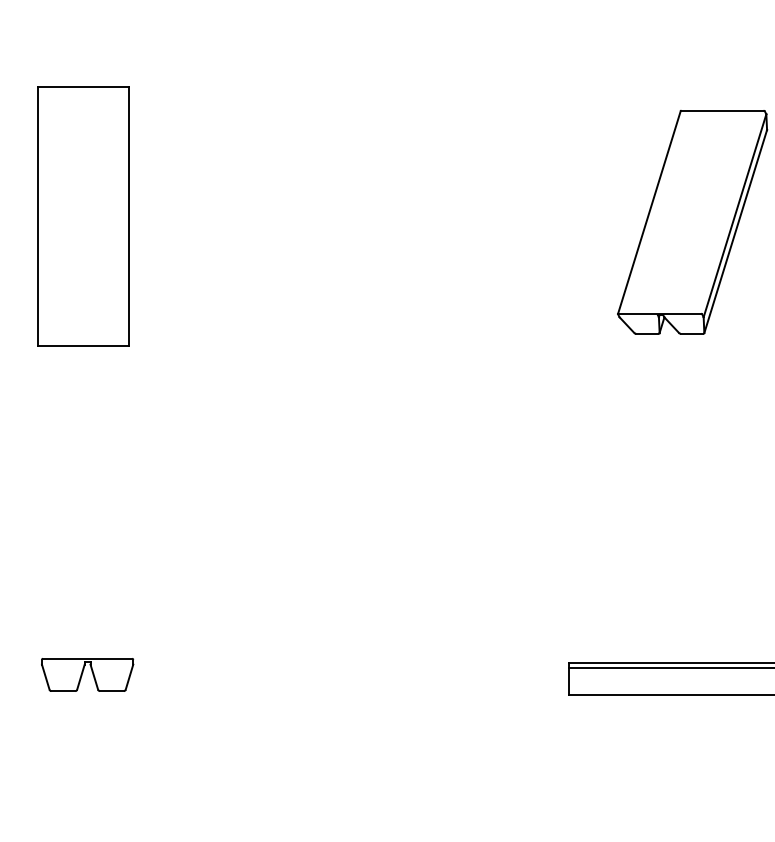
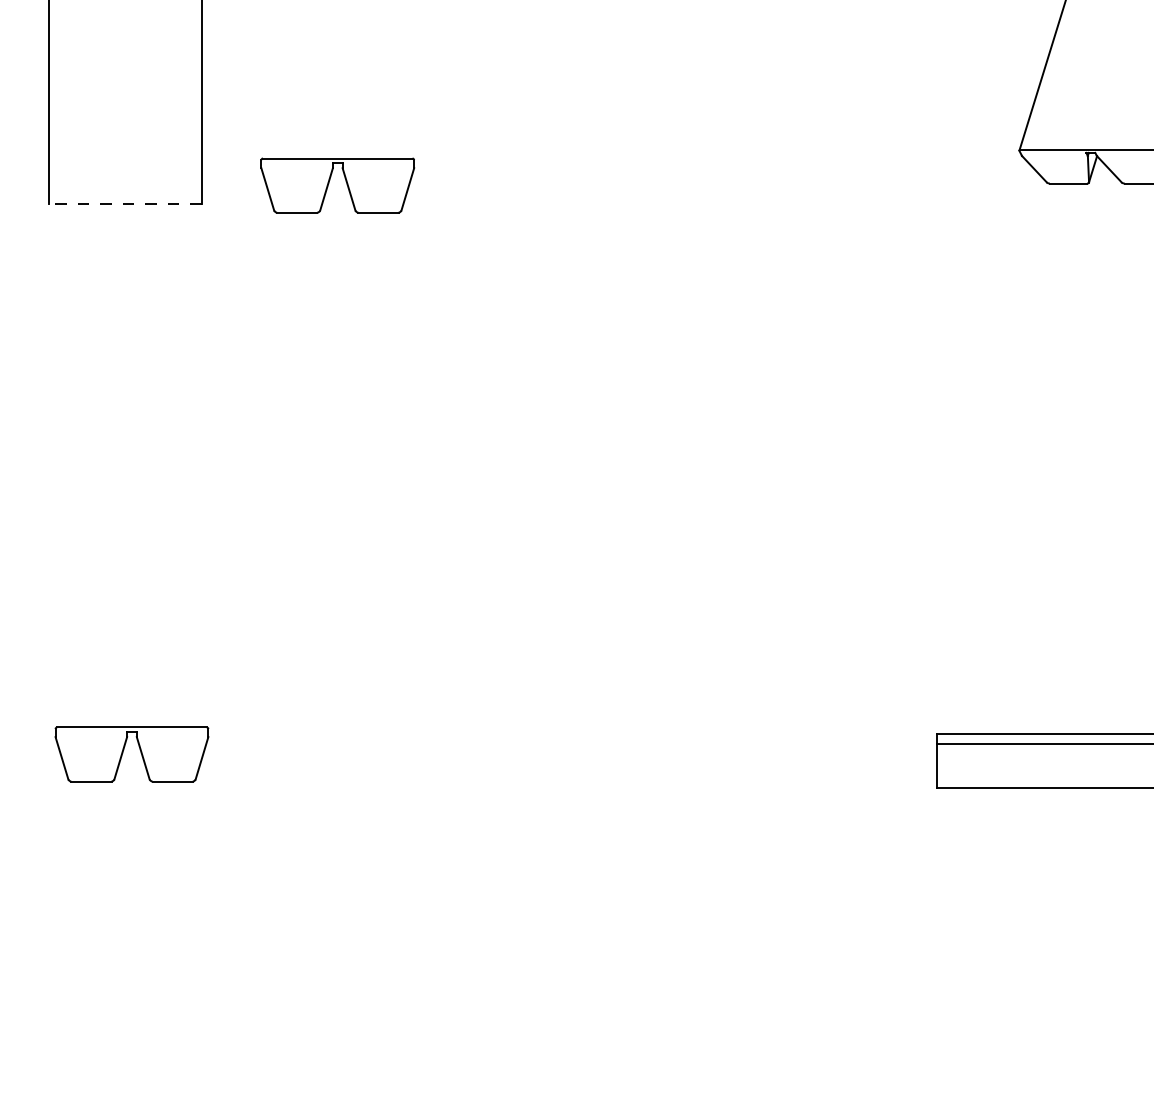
part: (210, 334) -> (337, 184), added
line: (83, 346) -> (125, 204), solid -> dashed

